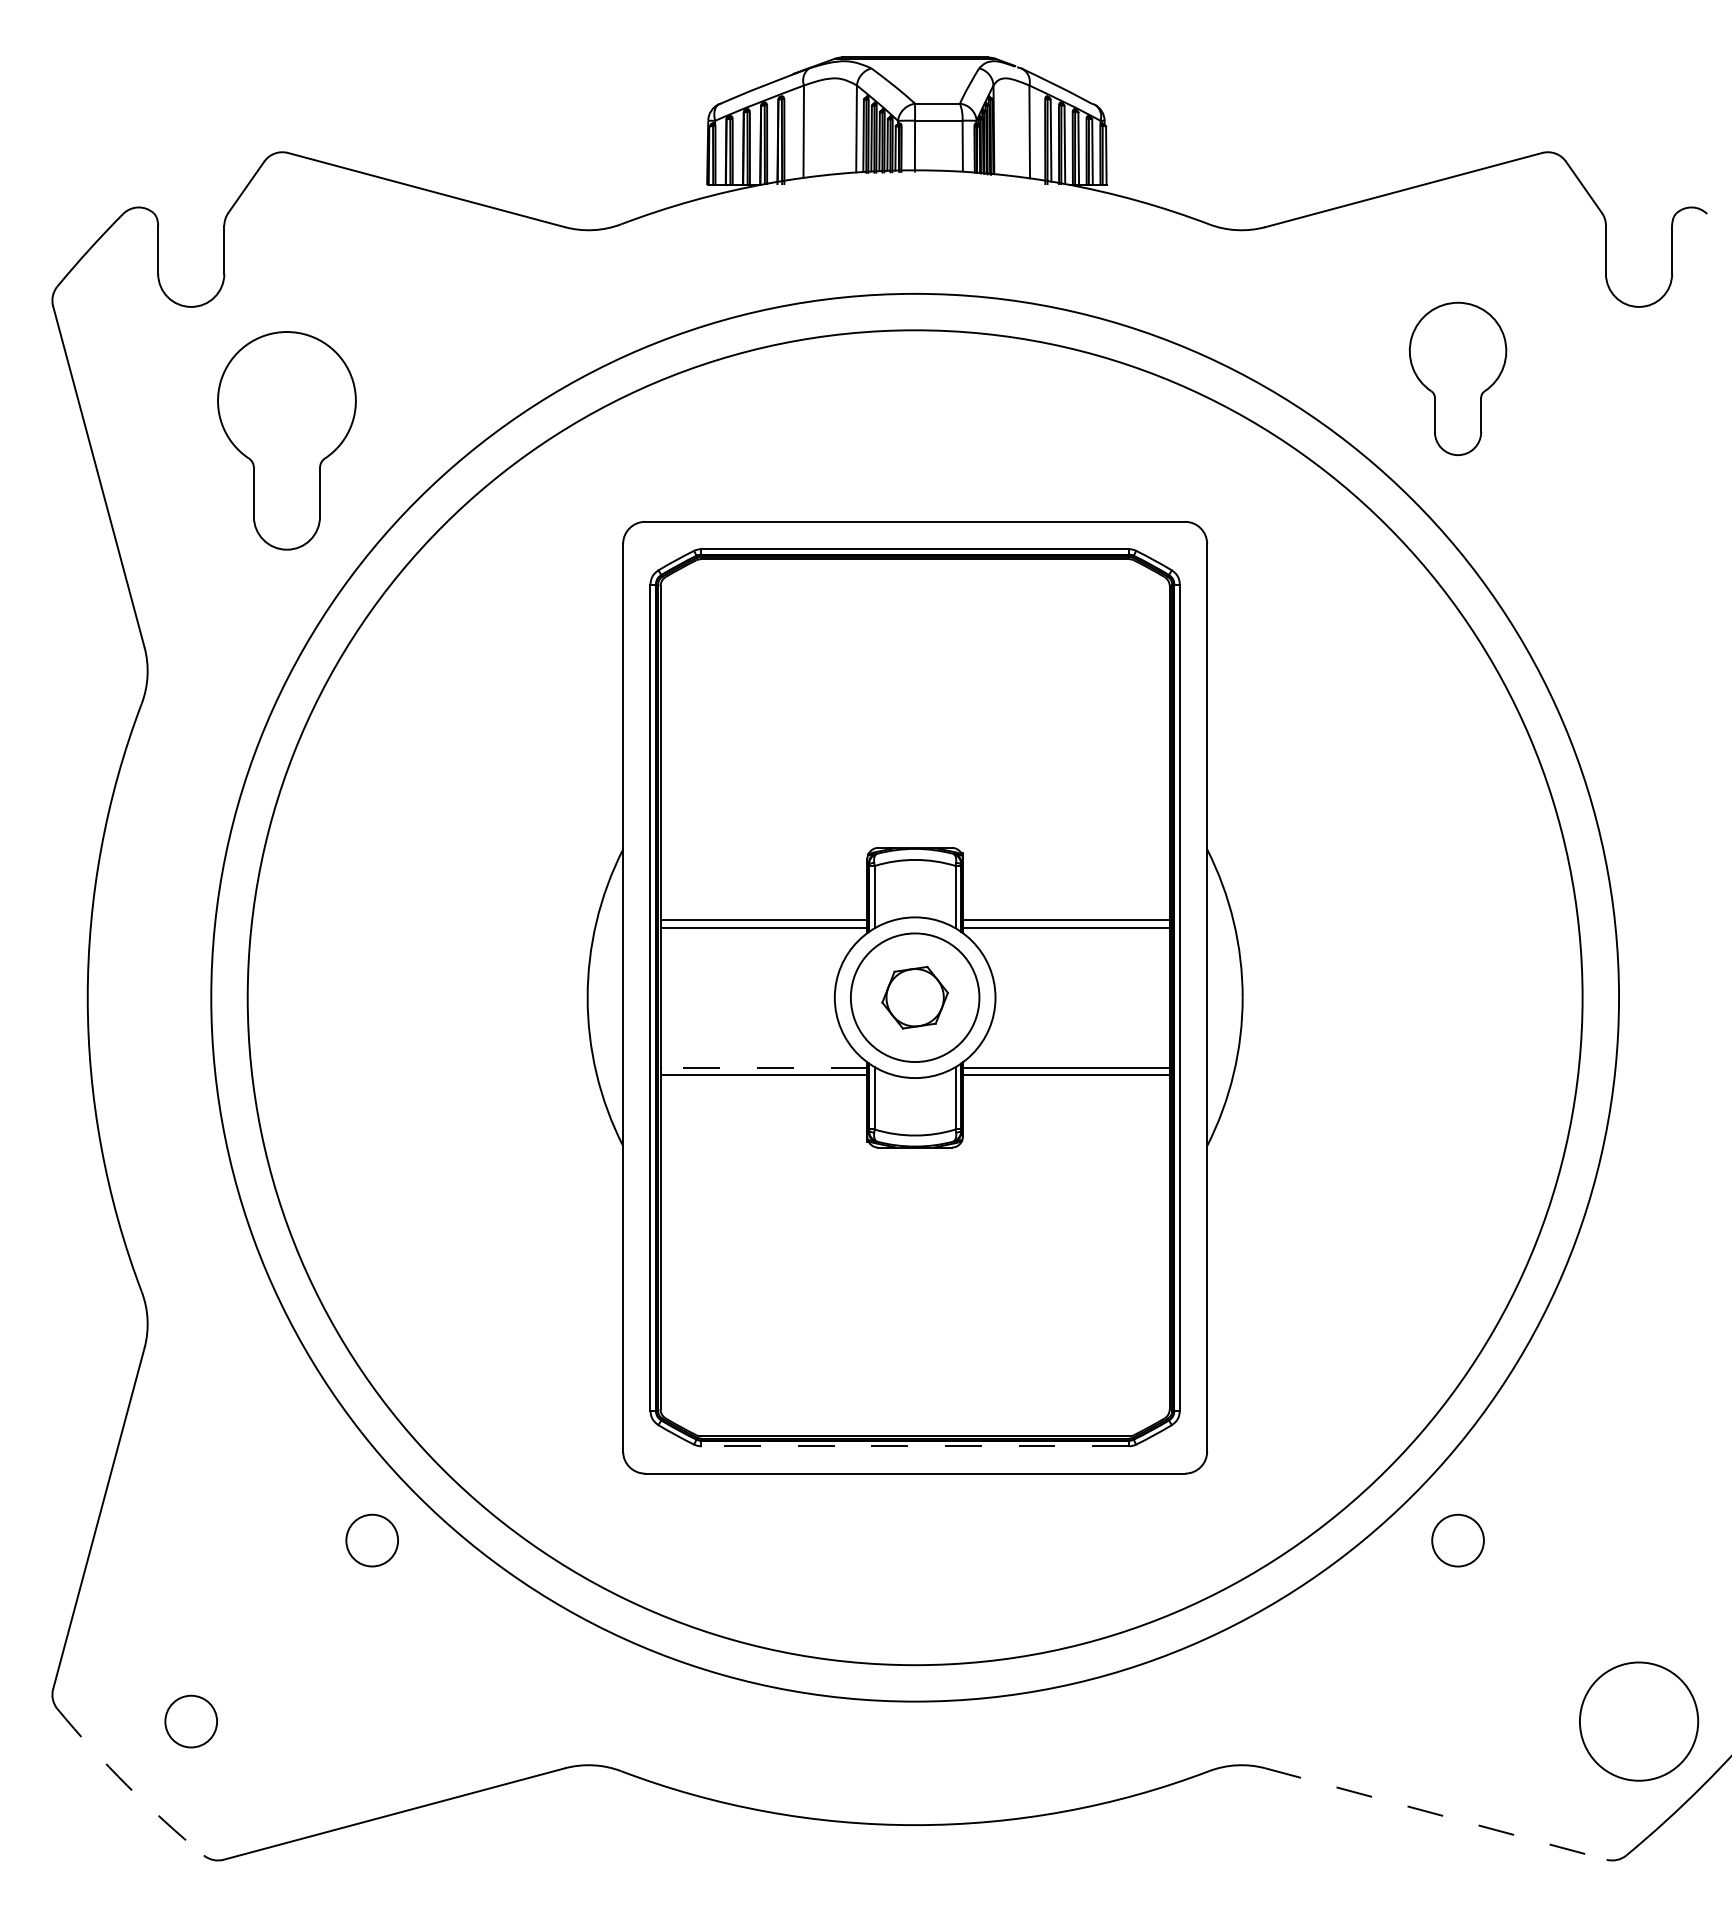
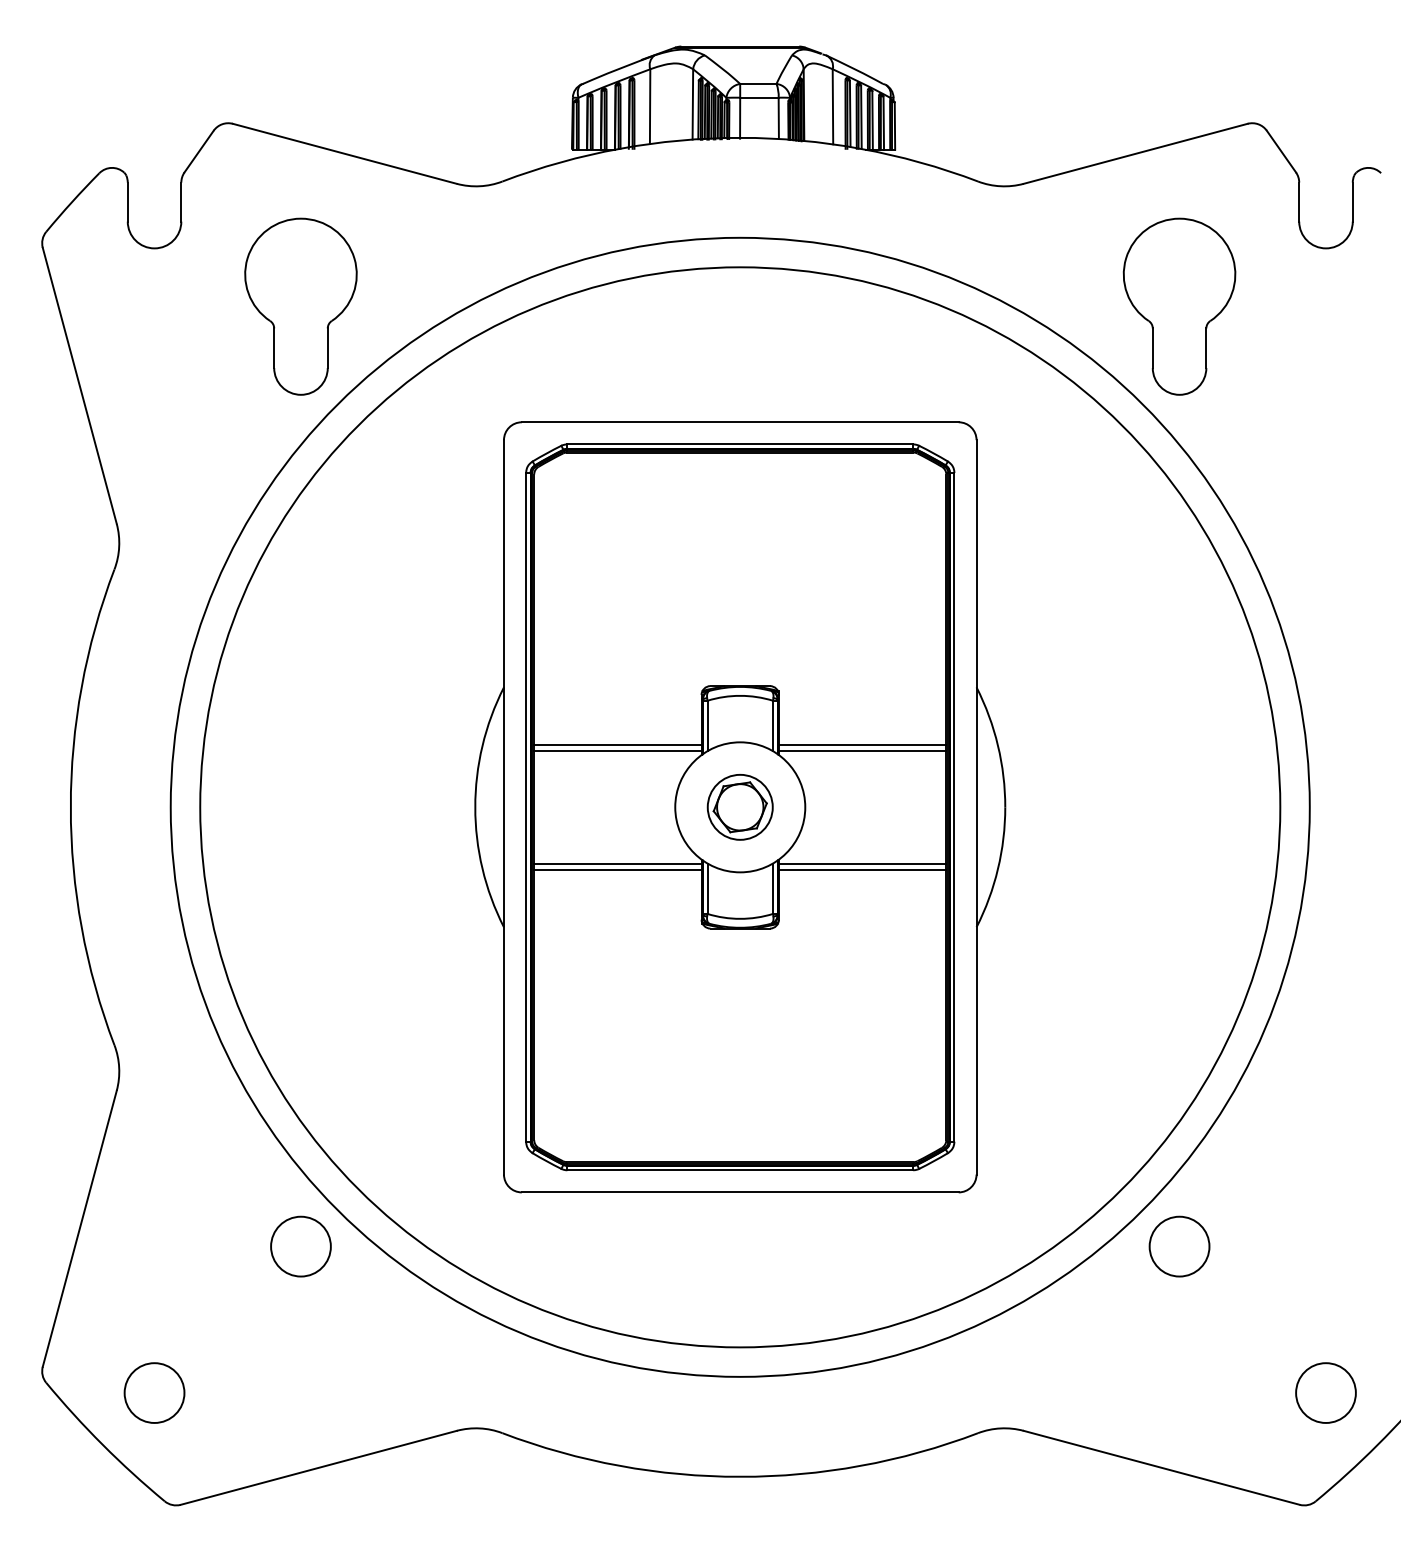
part: (1457, 378) -> (1179, 306), size x1.43
part: (286, 440) -> (300, 306), moved
circle: (914, 996) -> (739, 806), size x0.62
line: (763, 1068) -> (617, 864), dashed -> solid
line: (915, 1446) -> (740, 1170), dashed -> solid
circle: (371, 1540) -> (300, 1246), size x1.43
circle: (1457, 1540) -> (1179, 1246), size x1.43
circle: (191, 1720) -> (154, 1392), size x1.43
circle: (1638, 1720) -> (1325, 1392), size x0.62
arc: (126, 1785) -> (102, 1444), dashed -> solid
line: (1435, 1813) -> (1161, 1467), dashed -> solid

